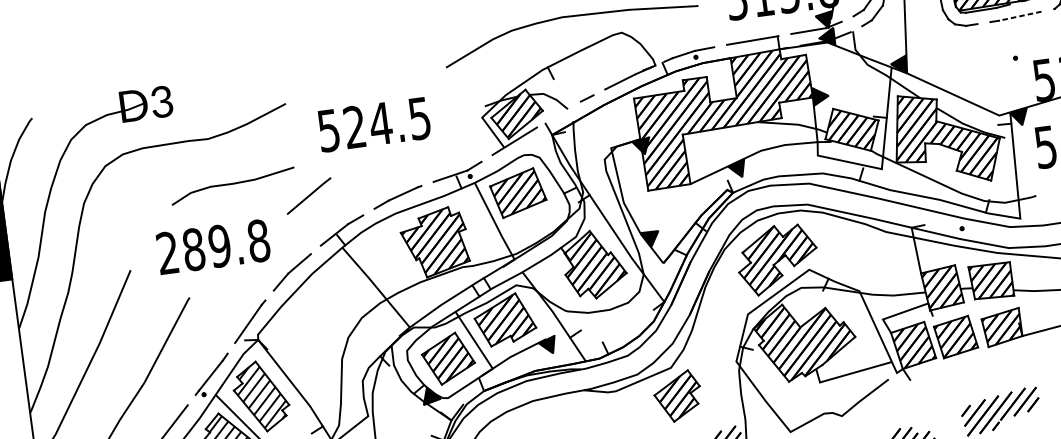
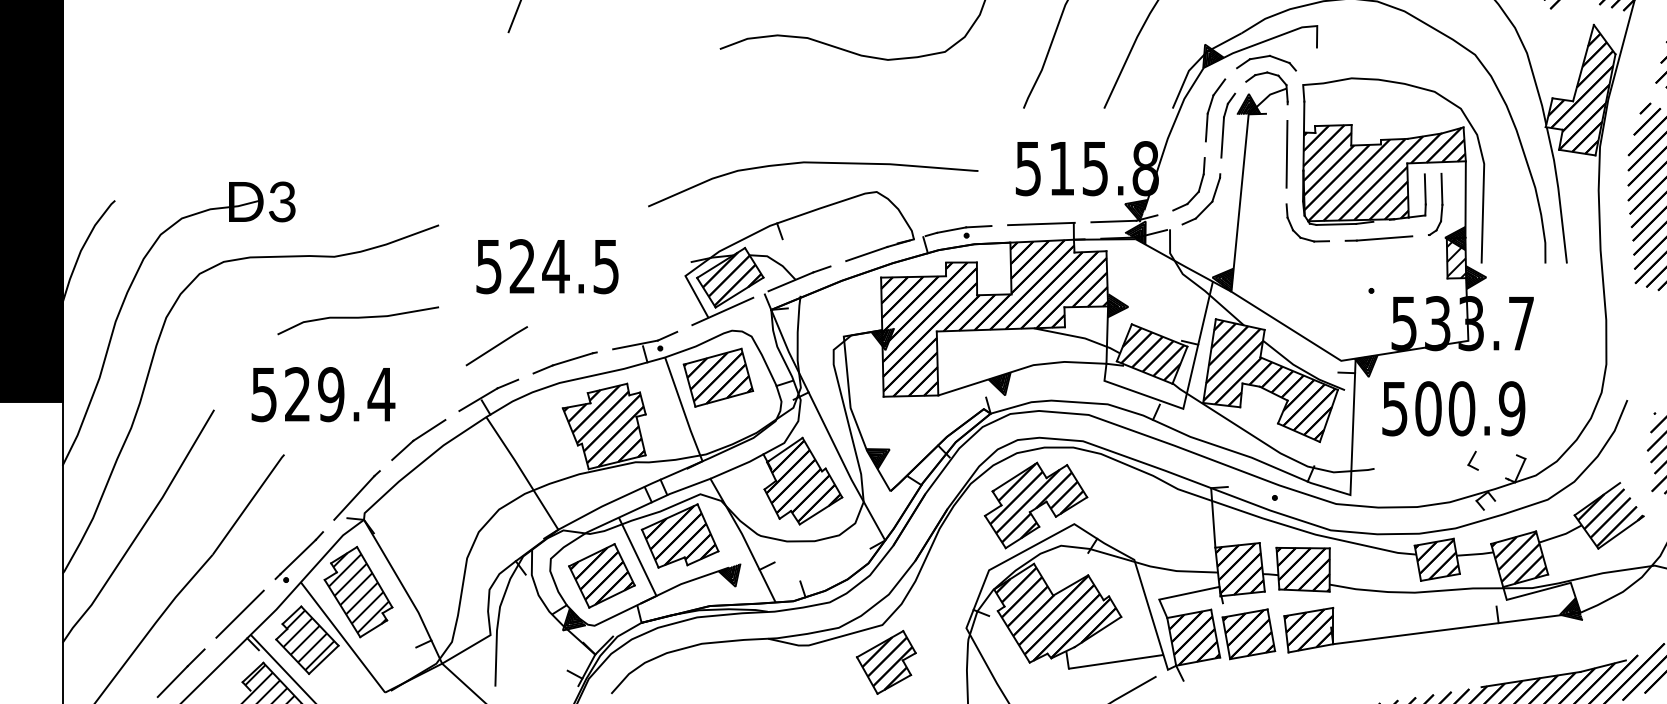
line: (1020, 16) -> (1384, 238), dashed -> solid
line: (564, 111) -> (790, 281), added
line: (308, 196) -> (496, 346), moved
text: (213, 246) -> (323, 394), 289.8 -> 529.4

